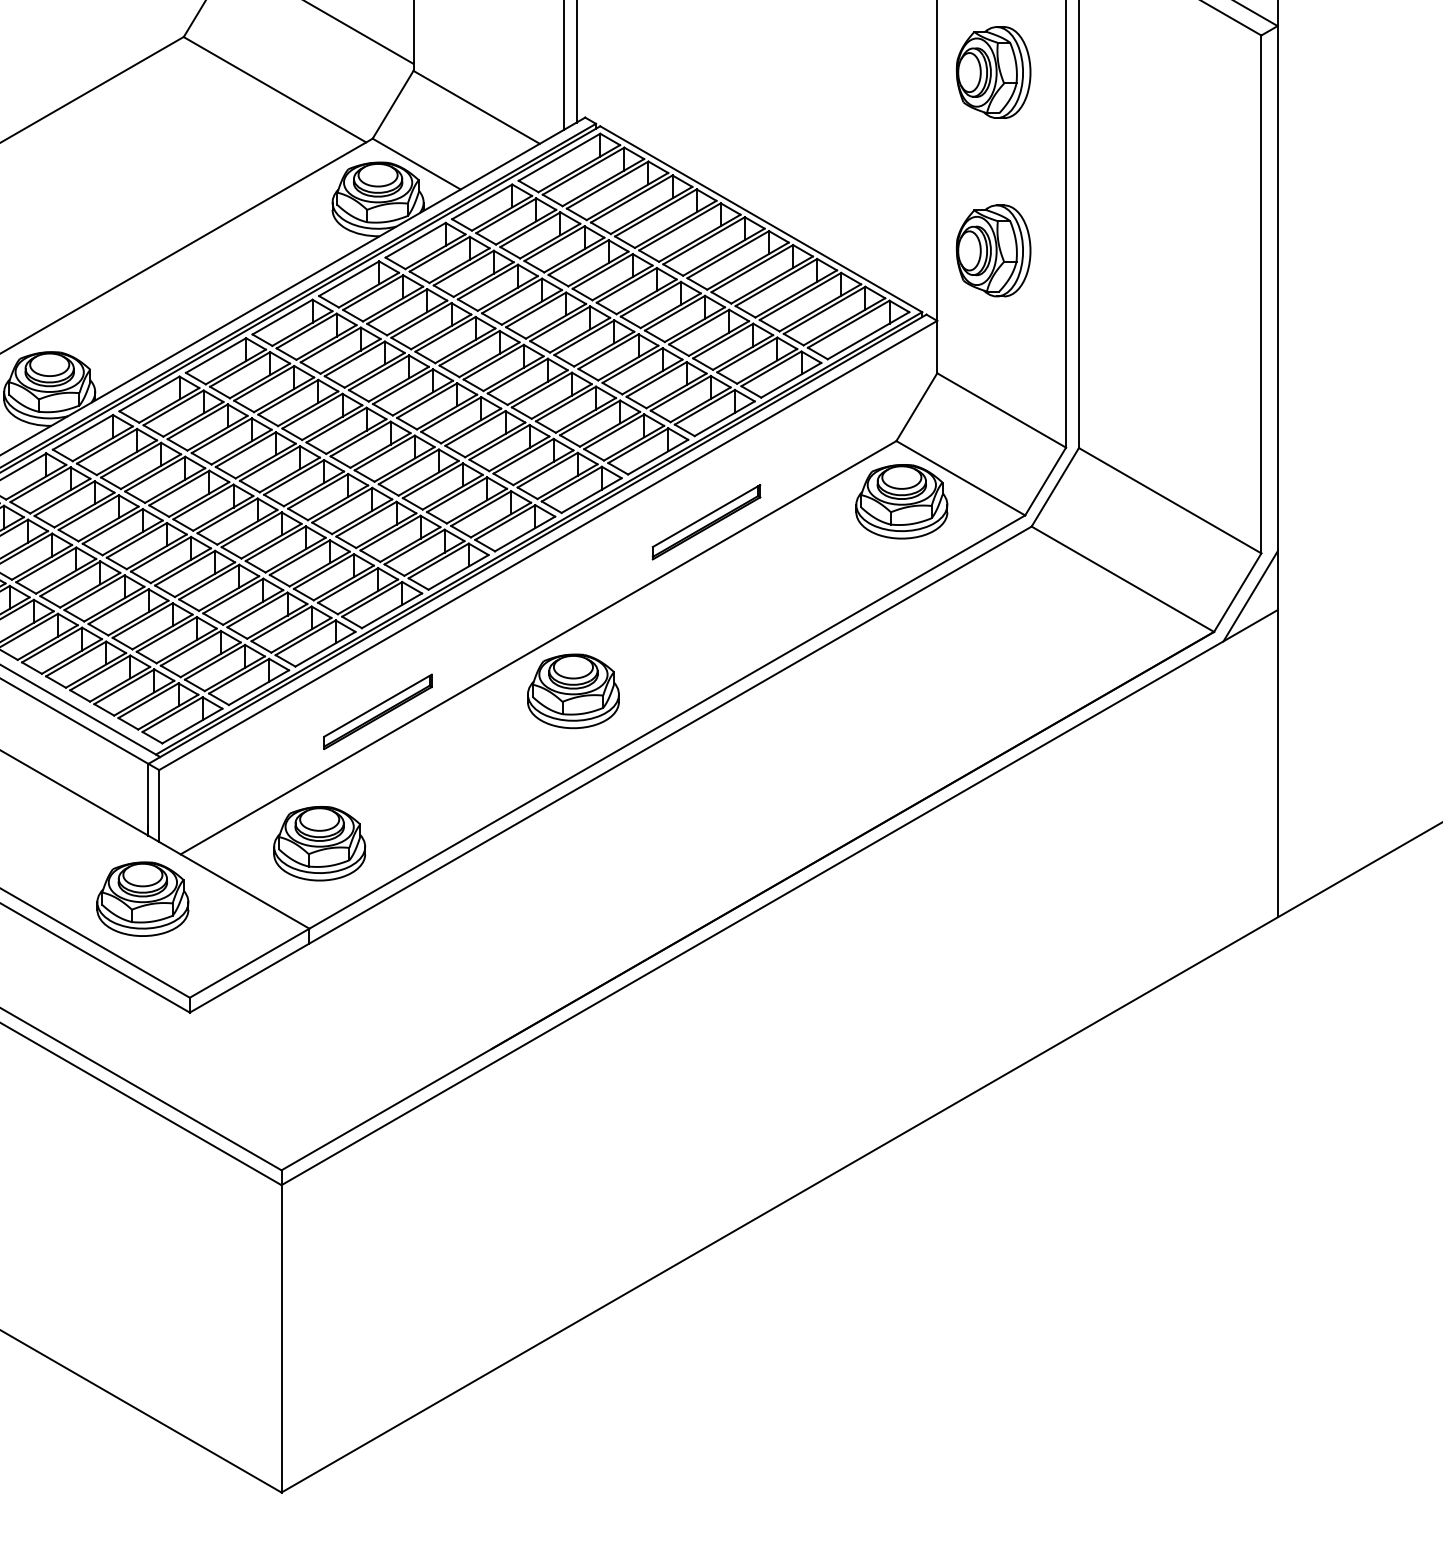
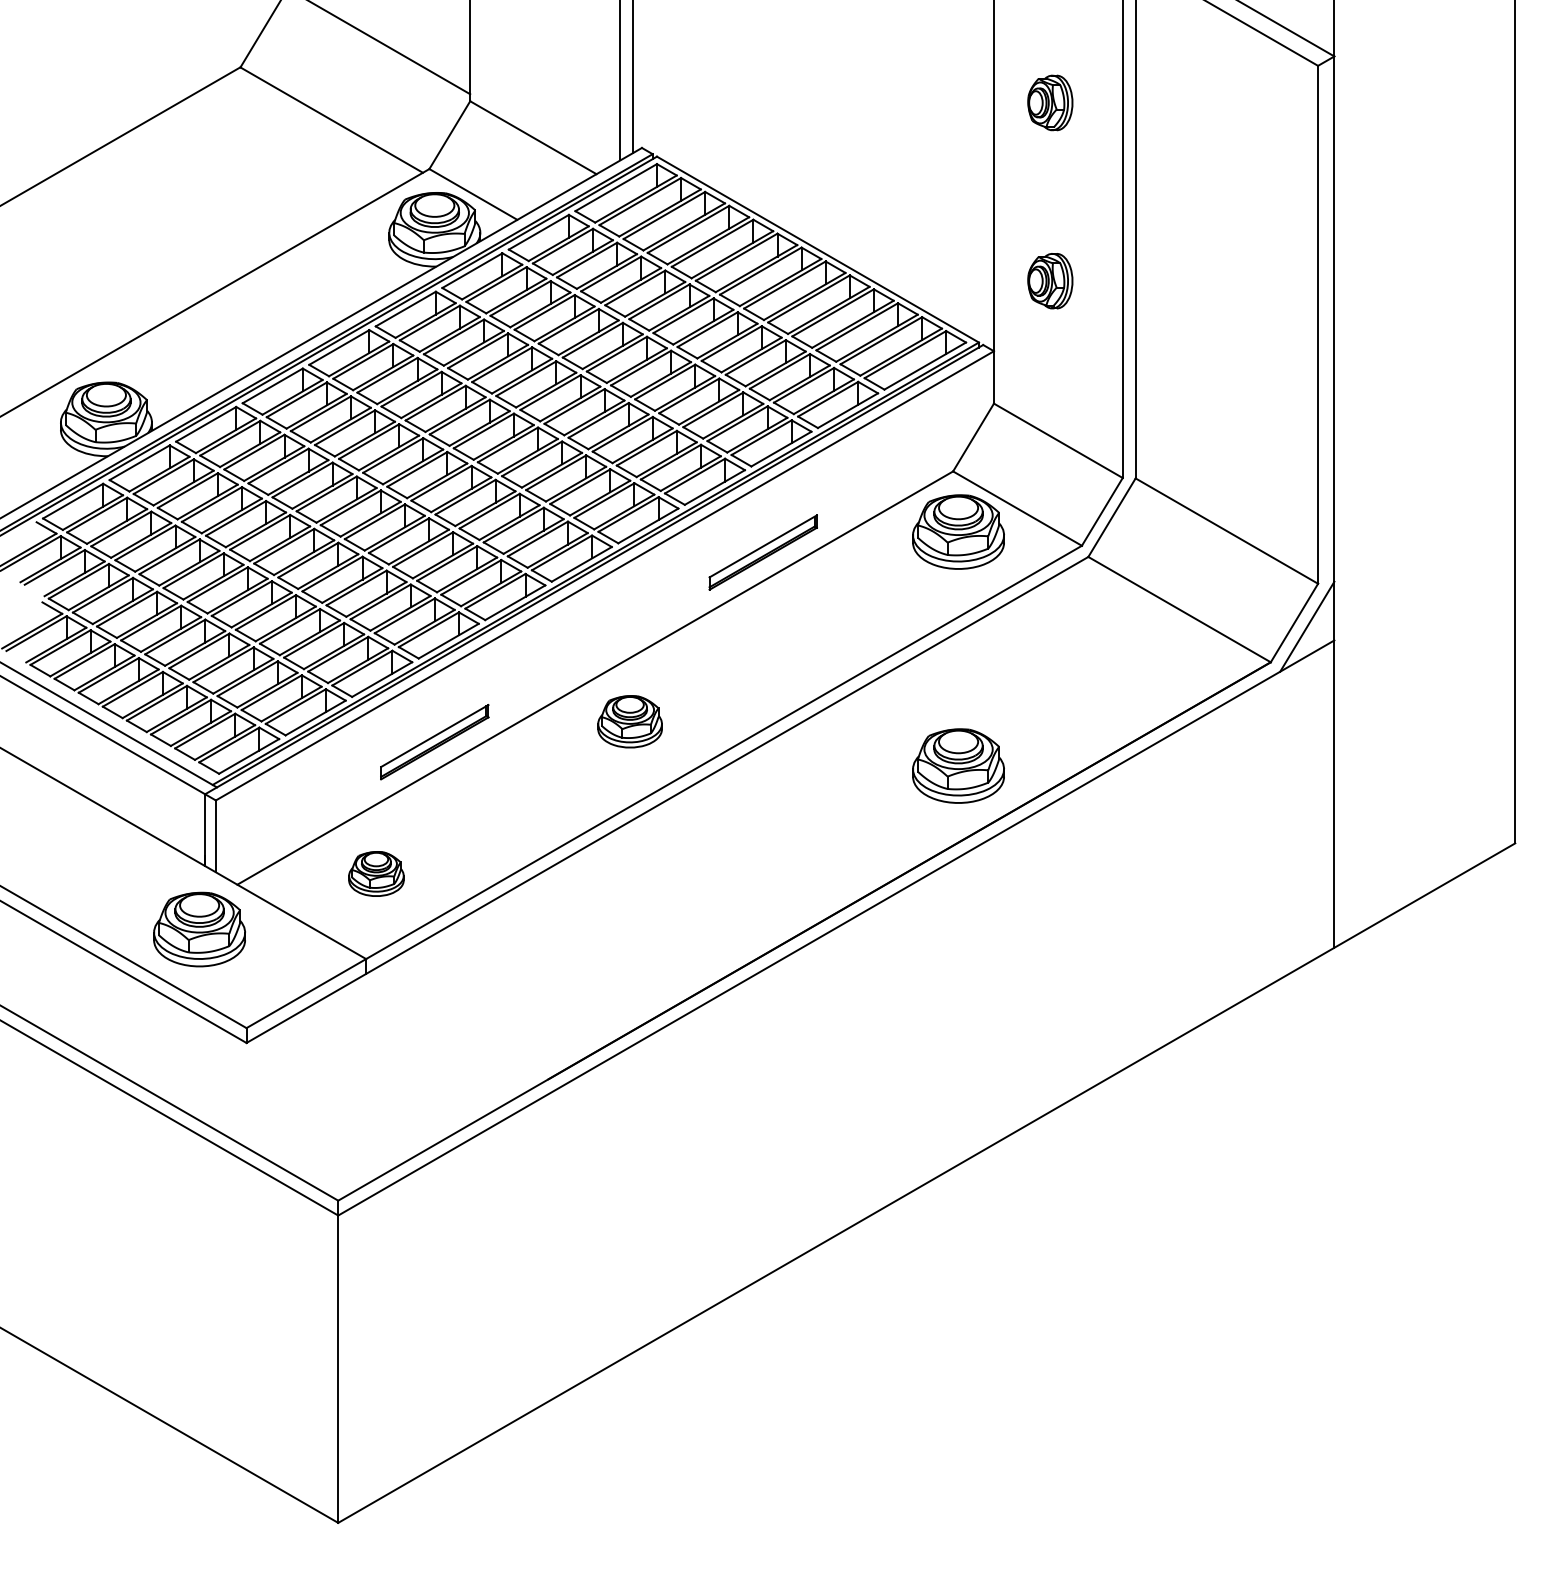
part: (993, 72) -> (1050, 102), size x0.6
part: (993, 250) -> (1050, 280), size x0.6
part: (572, 691) -> (629, 721), size x0.7
part: (901, 735) -> (958, 765), added
part: (319, 843) -> (376, 873), size x0.6

